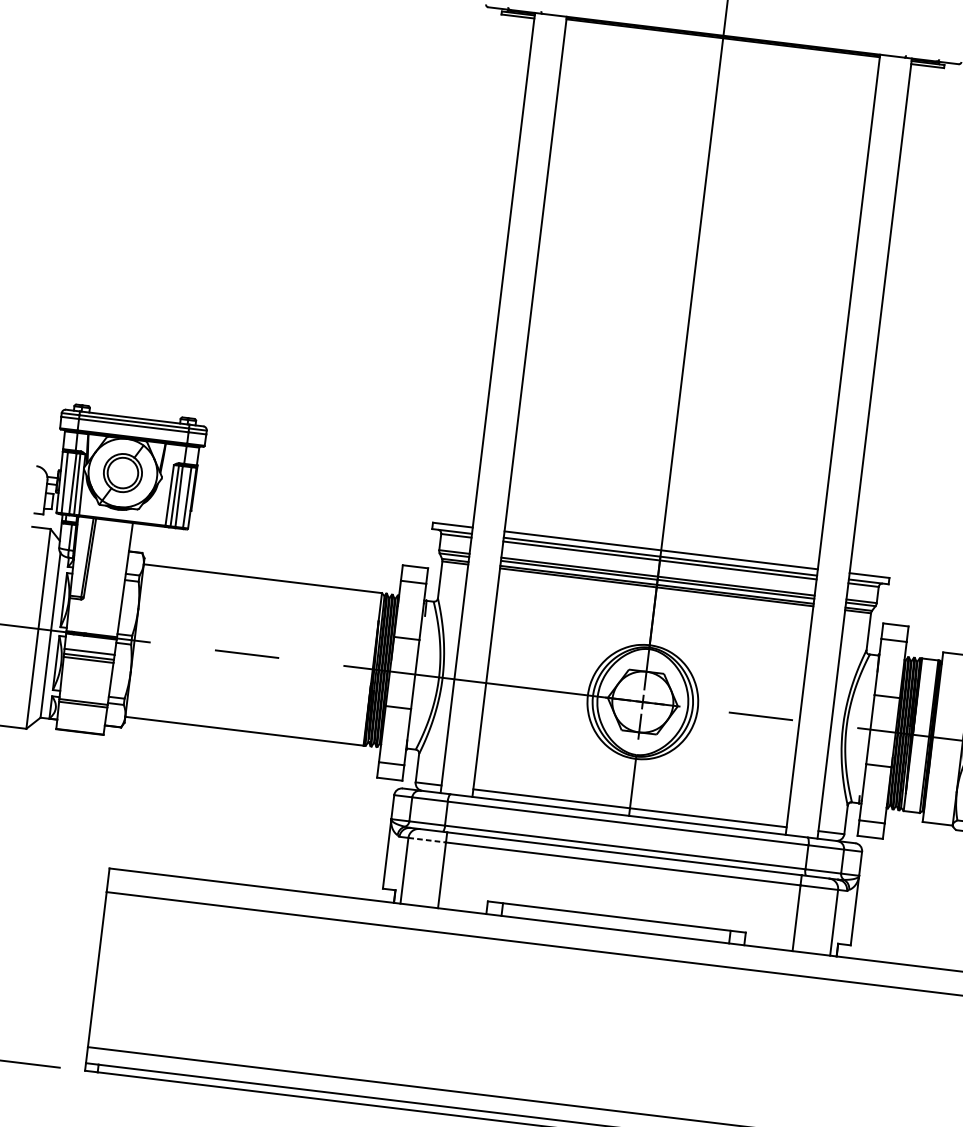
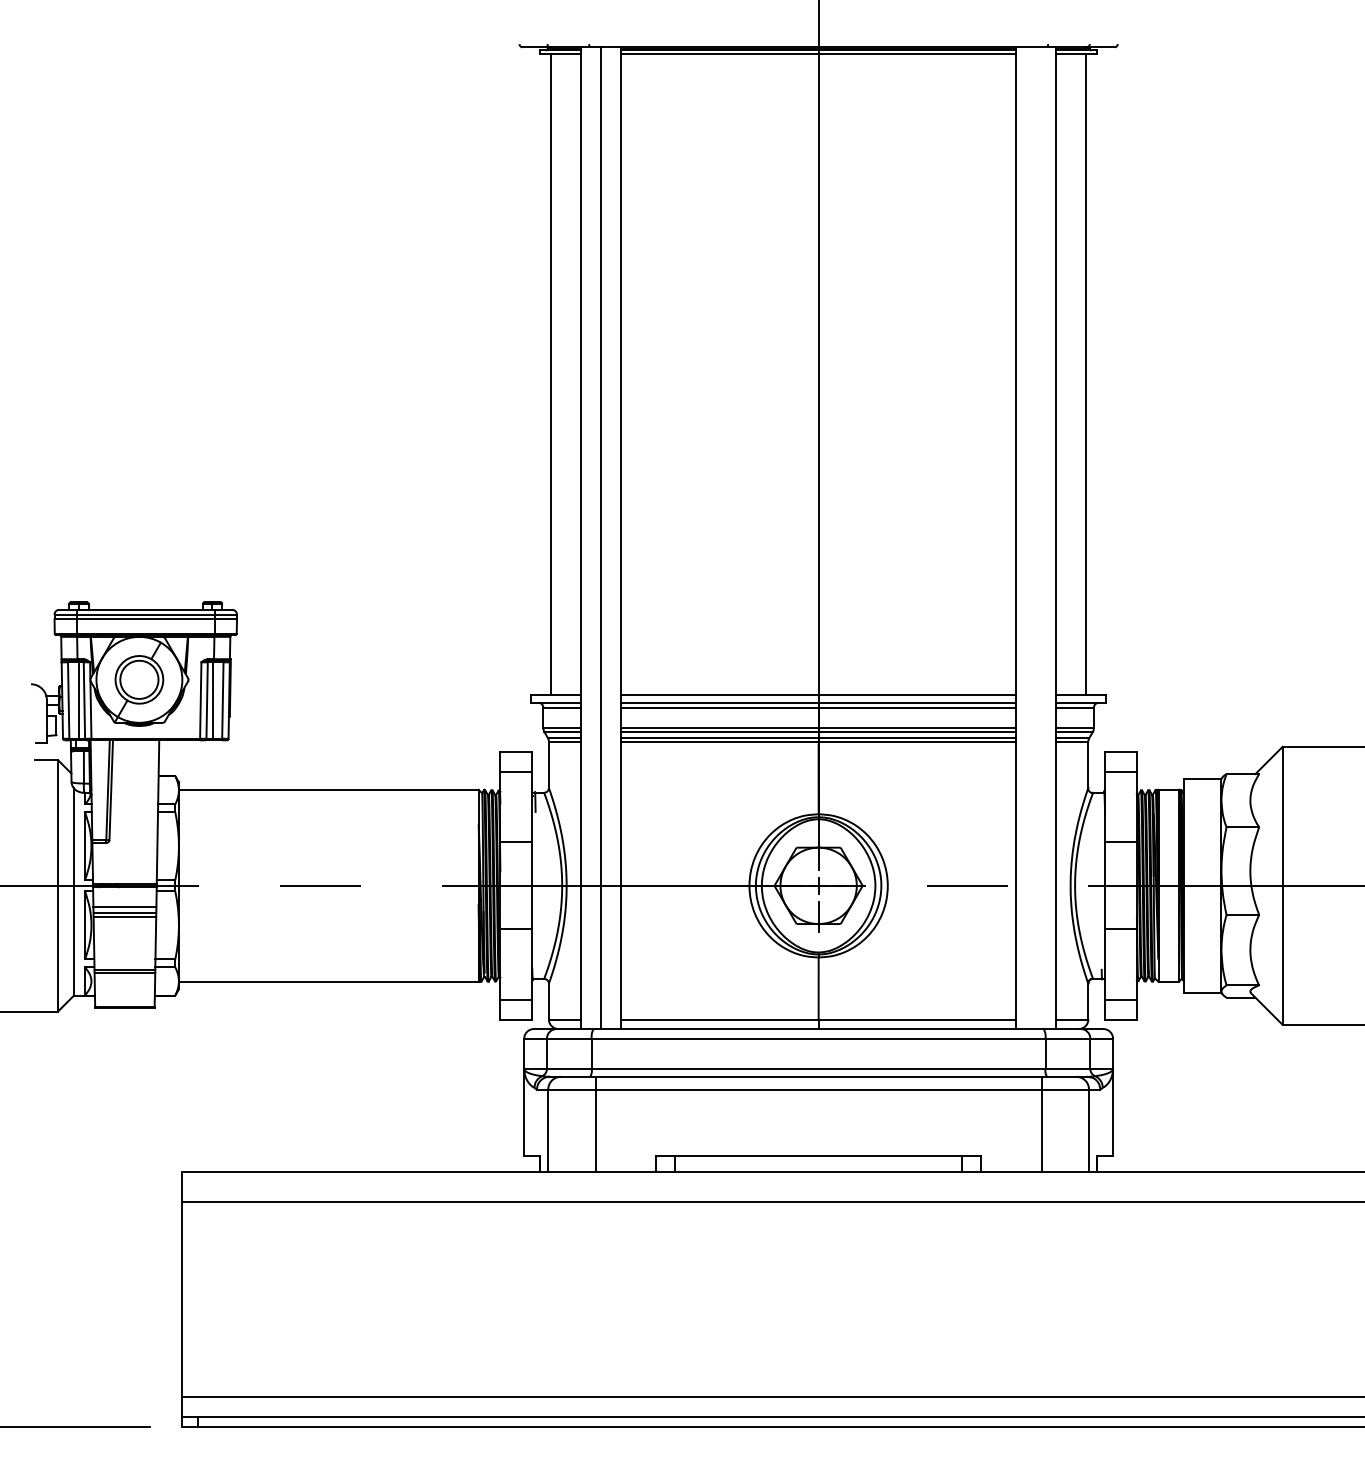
line: (722, 41) -> (818, 54), added
line: (479, 270) -> (551, 374), added
line: (904, 321) -> (1085, 374), added
line: (503, 405) -> (601, 538), added
line: (426, 840) -> (571, 1089), dashed -> solid

